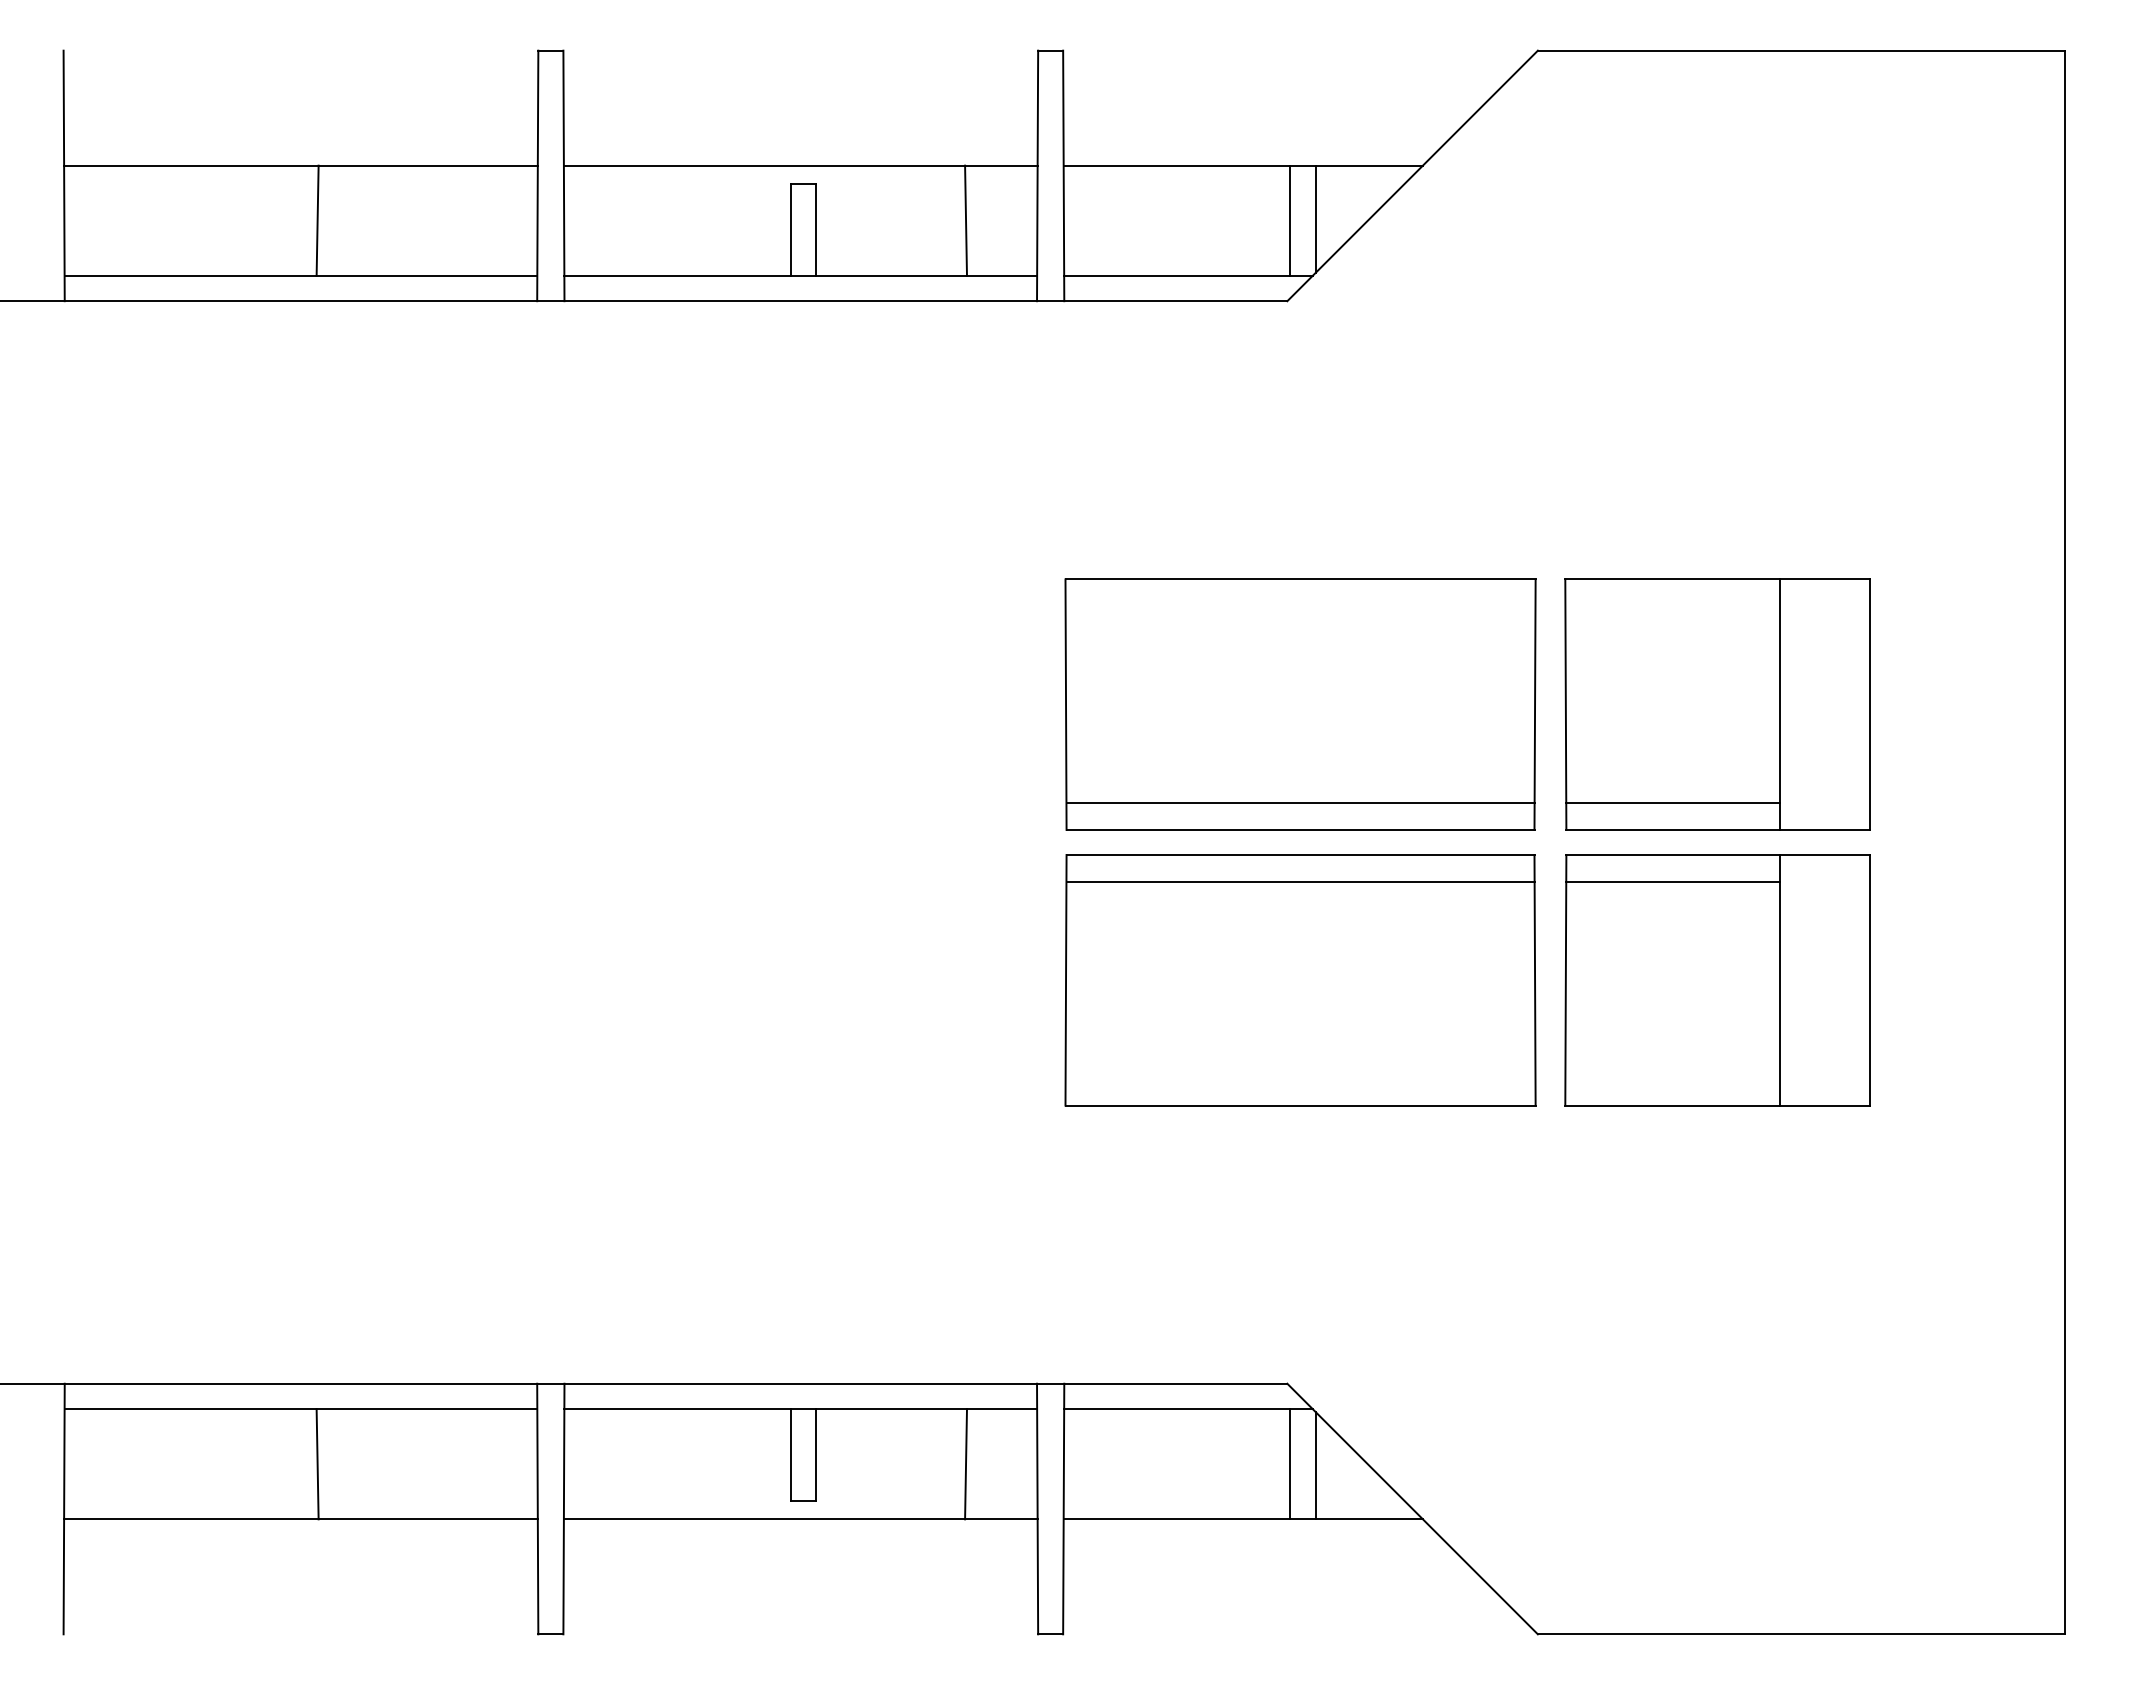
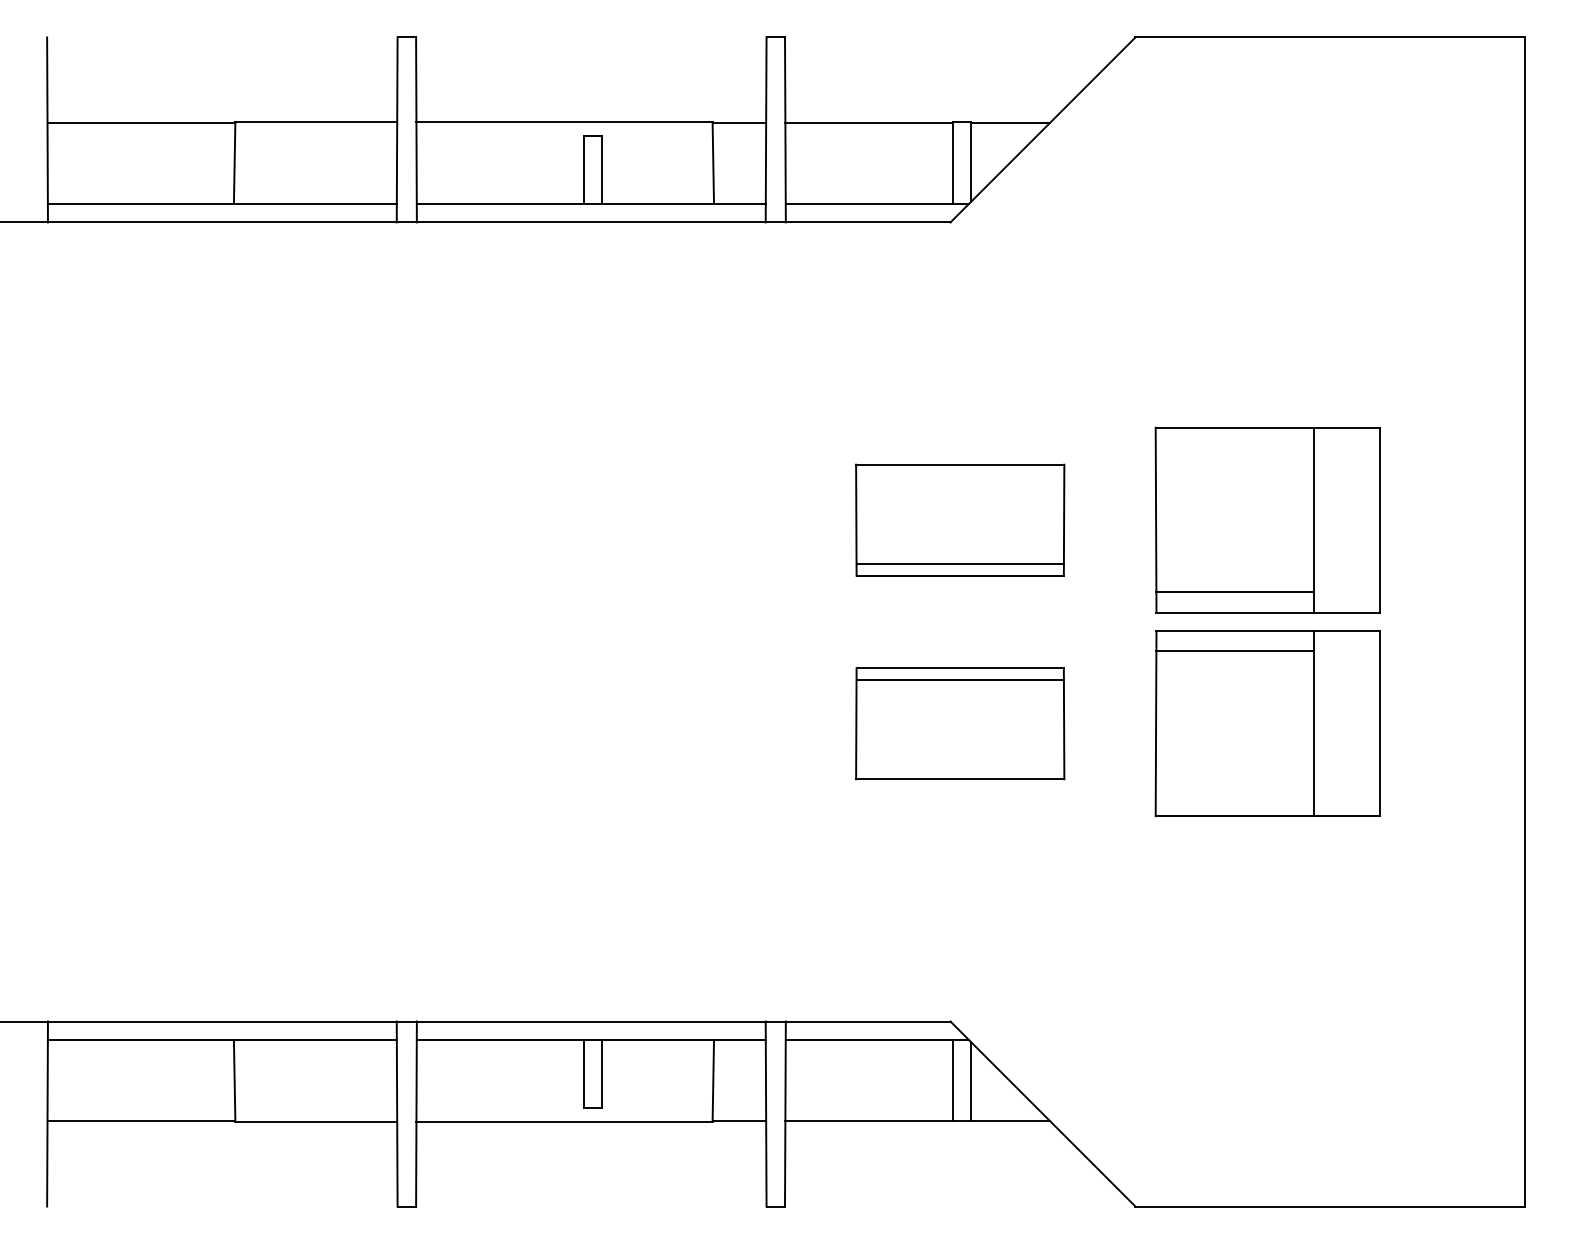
part: (1300, 704) -> (960, 520), size x0.6
part: (1300, 980) -> (960, 723), size x0.6

